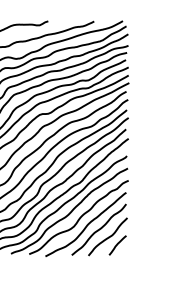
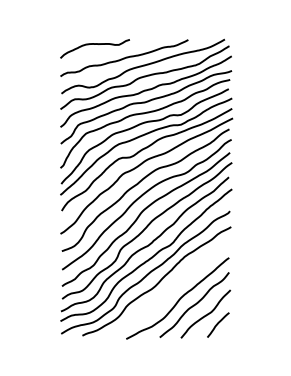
curve: (79, 217) -> (169, 289), removed

